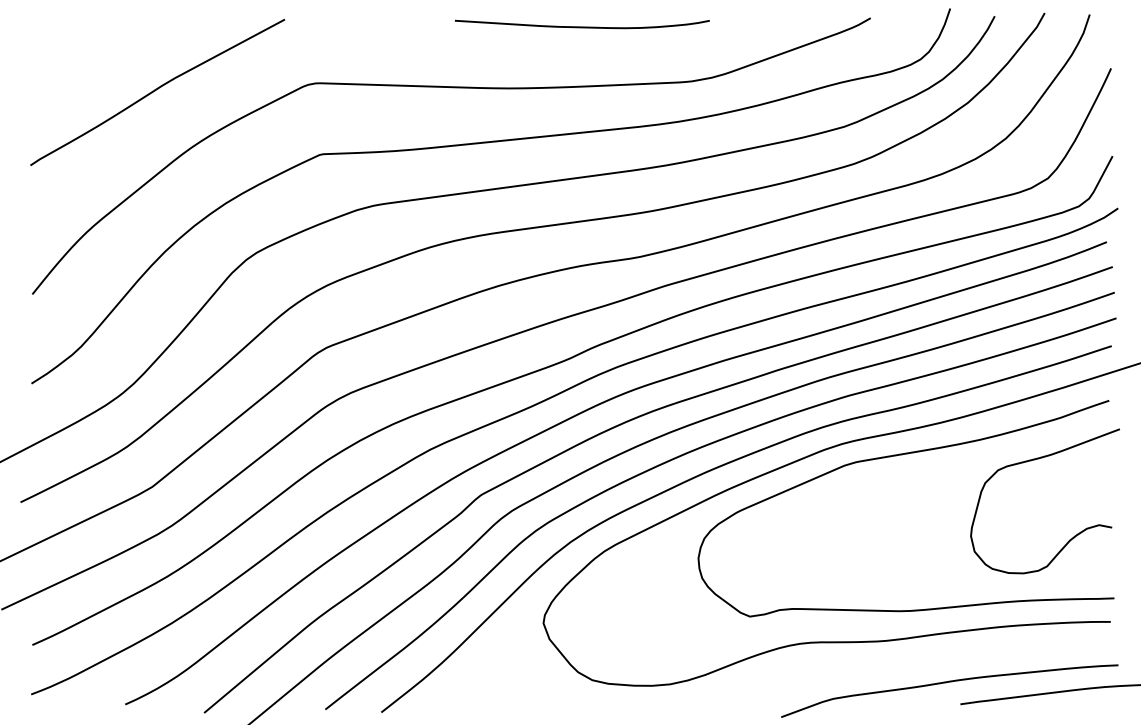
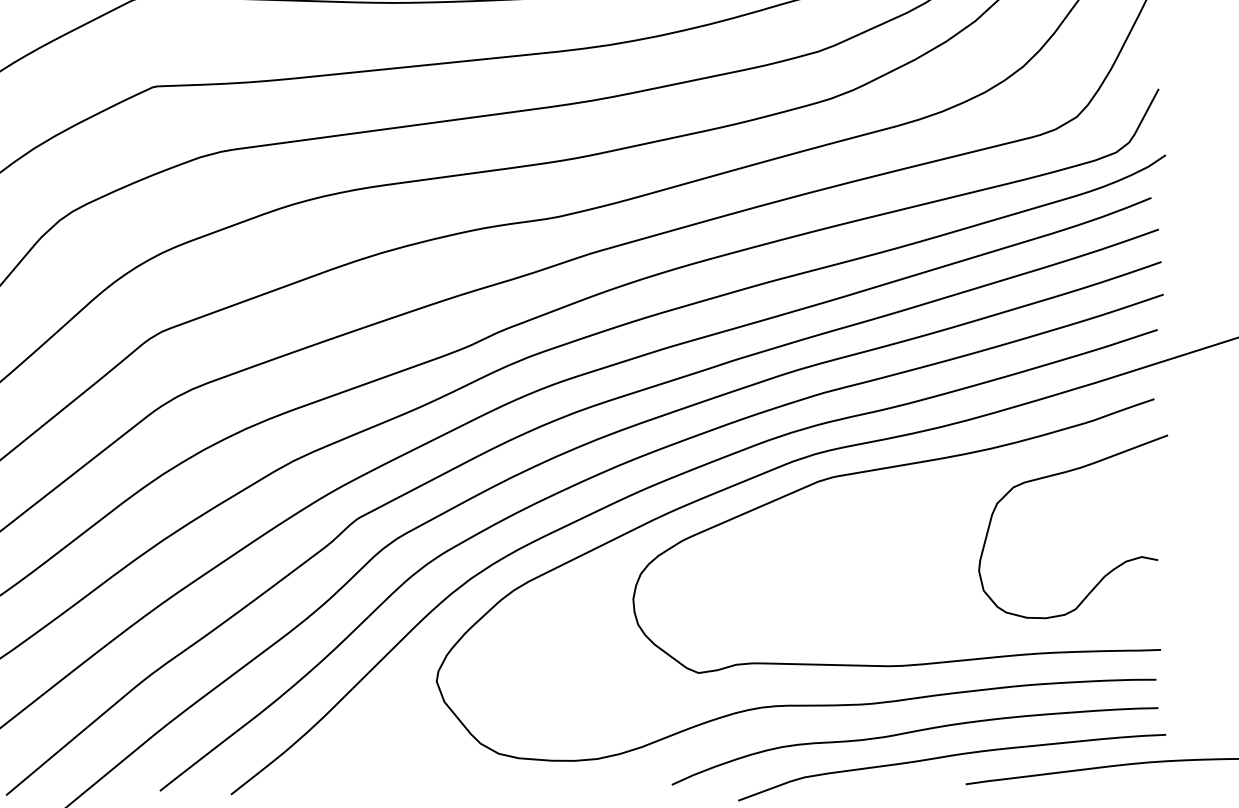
curve: (917, 664) -> (911, 733), added

